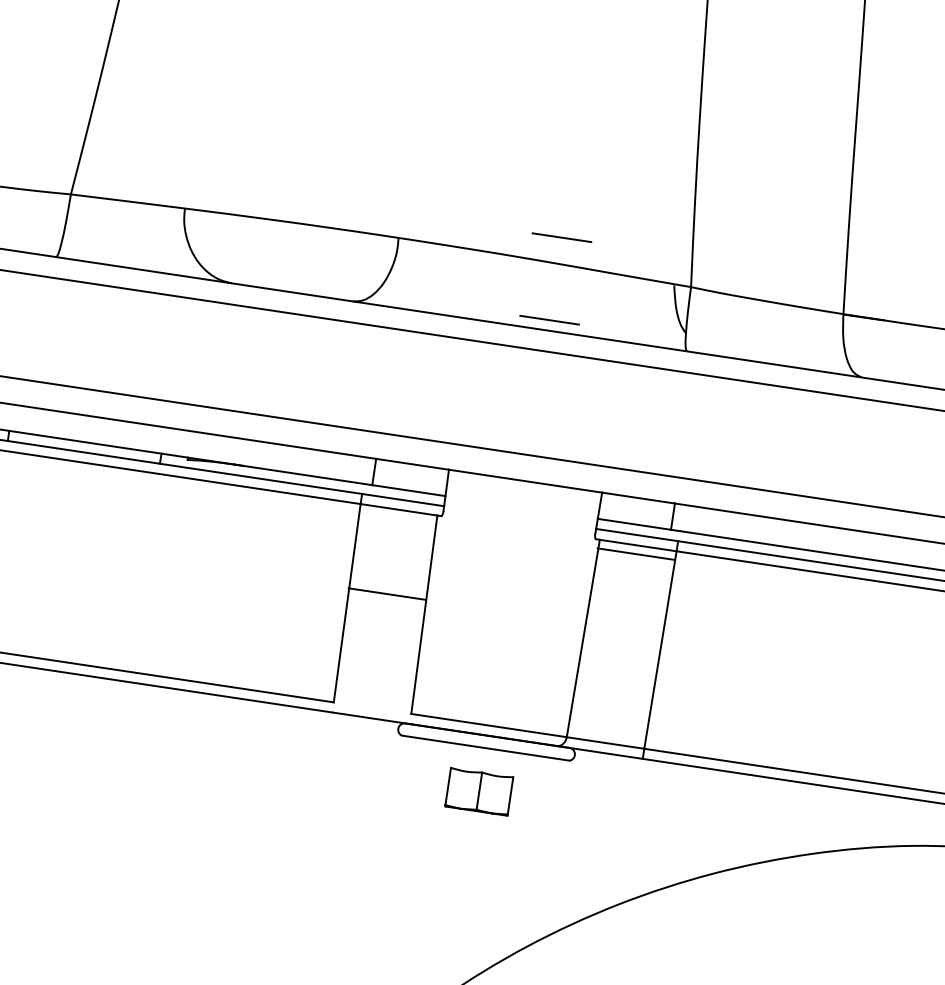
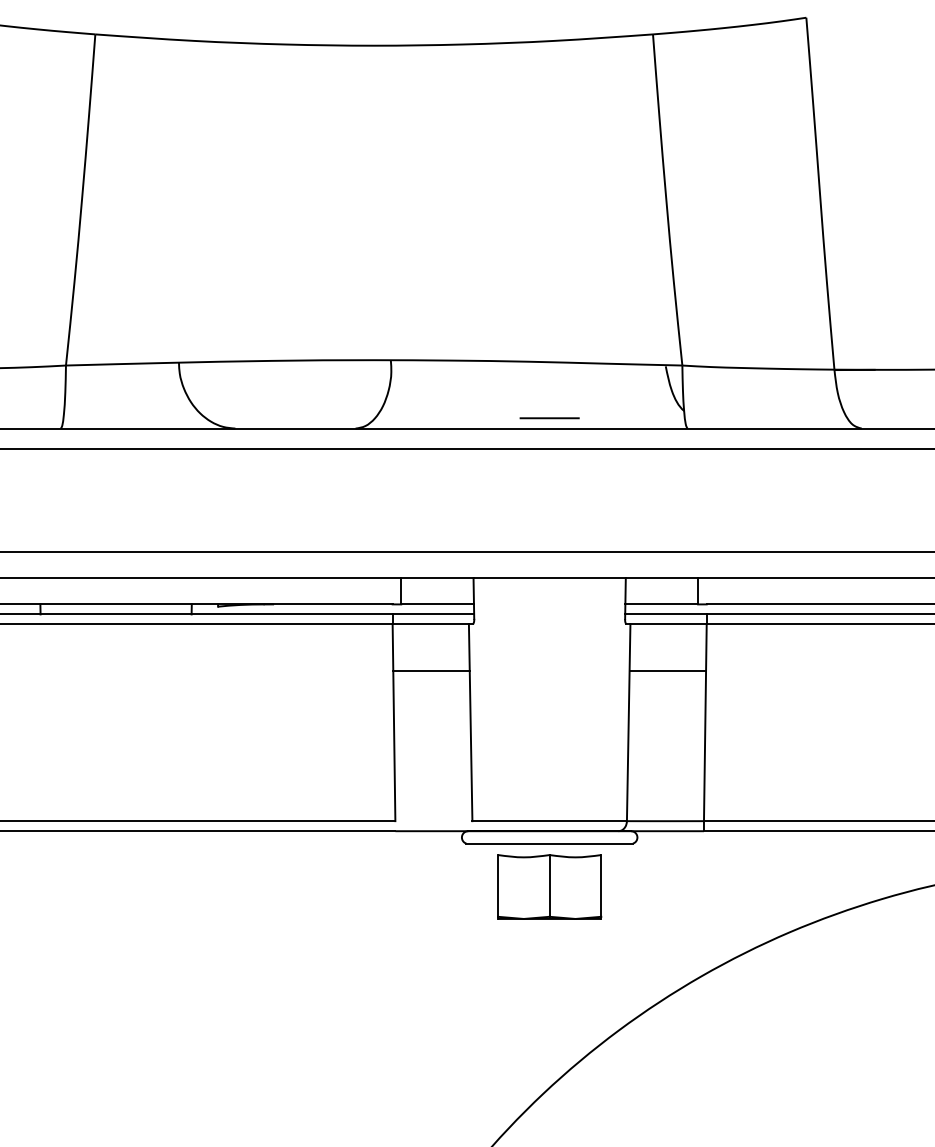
line: (561, 237) -> (549, 336), removed
line: (635, 554) -> (667, 671), moved
line: (387, 594) -> (431, 671), moved
part: (479, 791) -> (549, 886), size x1.67

